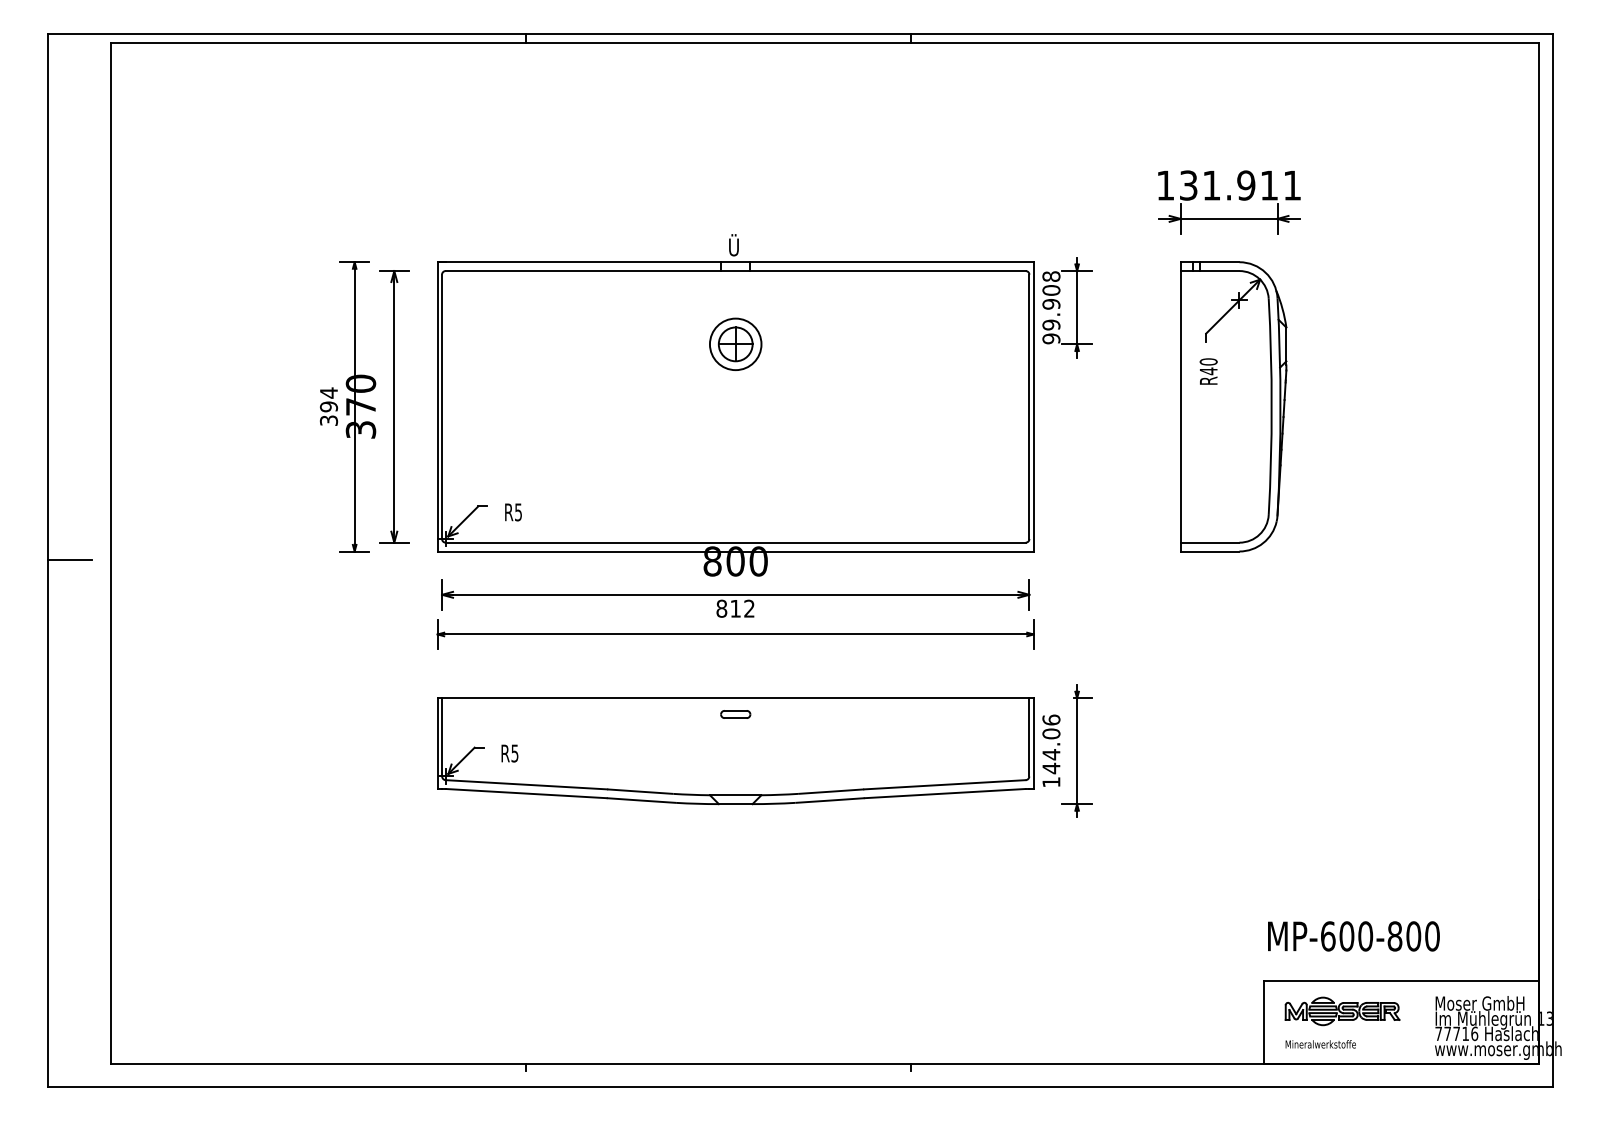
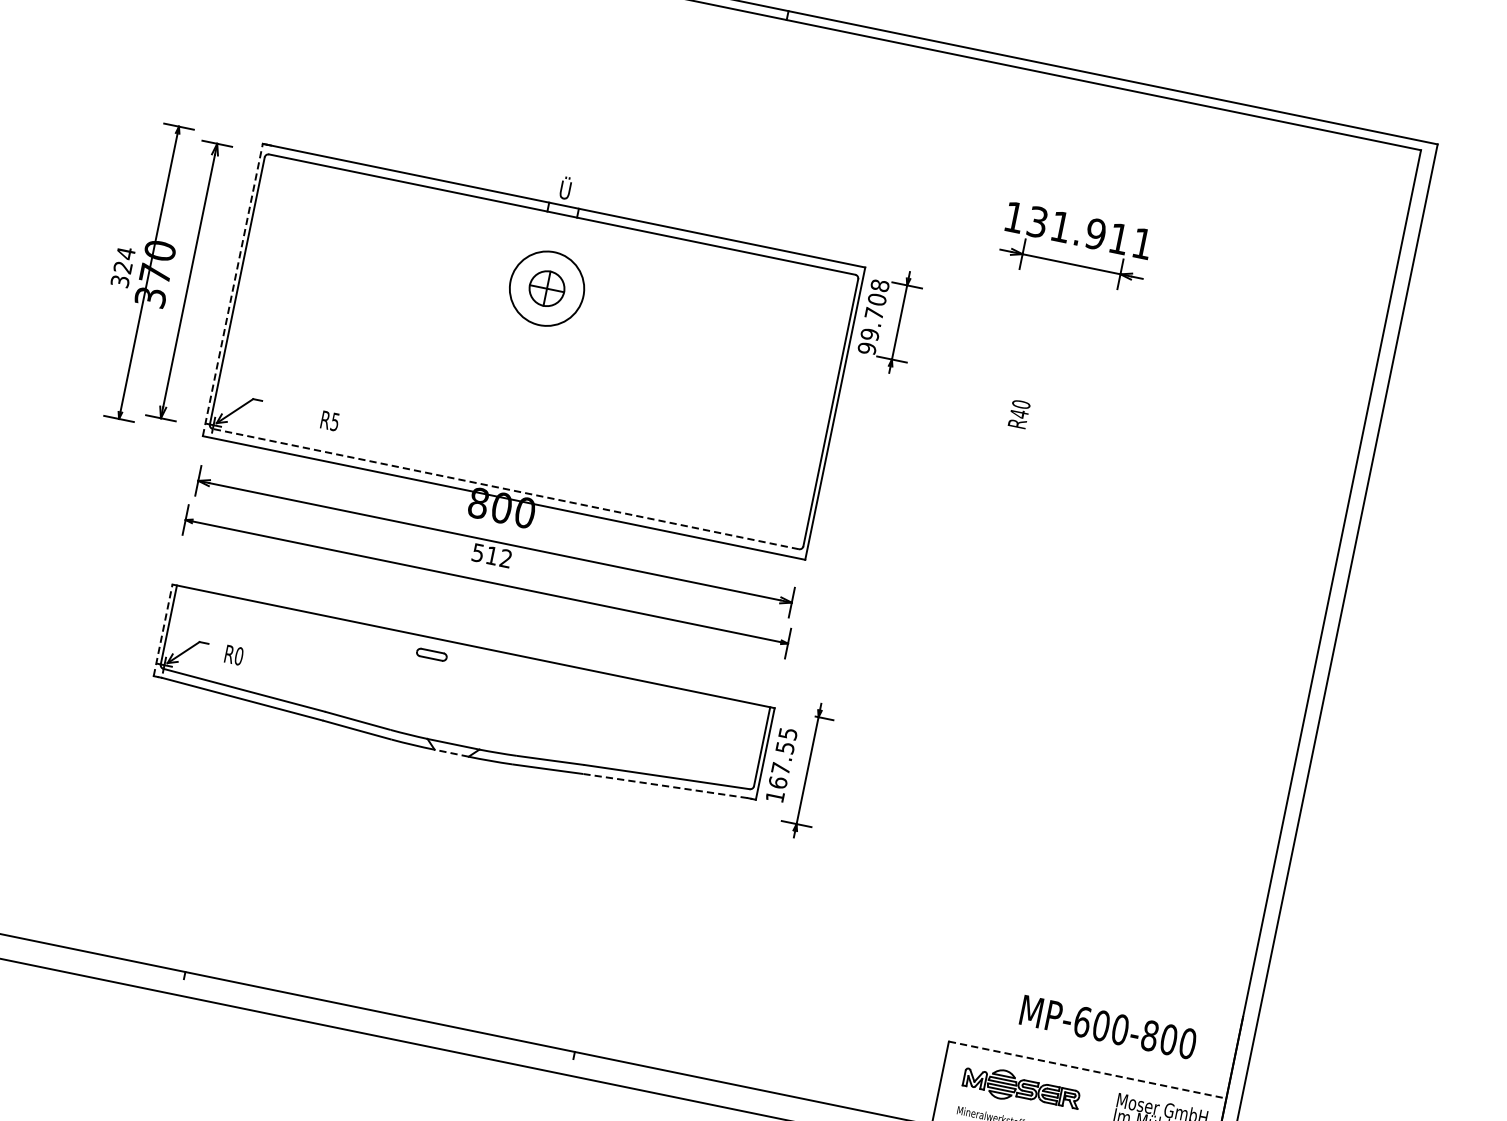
text: (1051, 304) -> (874, 313), 99.908 -> 99.708
circle: (735, 344) -> (546, 288), size x1.4
text: (329, 406) -> (123, 267), 394 -> 324
line: (437, 406) -> (232, 289), solid -> dashed
part: (1233, 406) -> (1037, 454), removed
text: (513, 512) -> (330, 421), moved
line: (735, 542) -> (505, 488), solid -> dashed
text: (721, 608) -> (477, 552), 812 -> 512
part: (735, 714) -> (431, 654), moved
line: (437, 743) -> (162, 630), solid -> dashed
text: (1051, 744) -> (783, 758), 144.06 -> 167.55
text: (514, 753) -> (238, 656), R5 -> R0
line: (945, 793) -> (665, 786), solid -> dashed
line: (735, 804) -> (451, 753), solid -> dashed
text: (1353, 936) -> (1108, 1027), moved
line: (1401, 981) -> (1087, 1070), solid -> dashed

